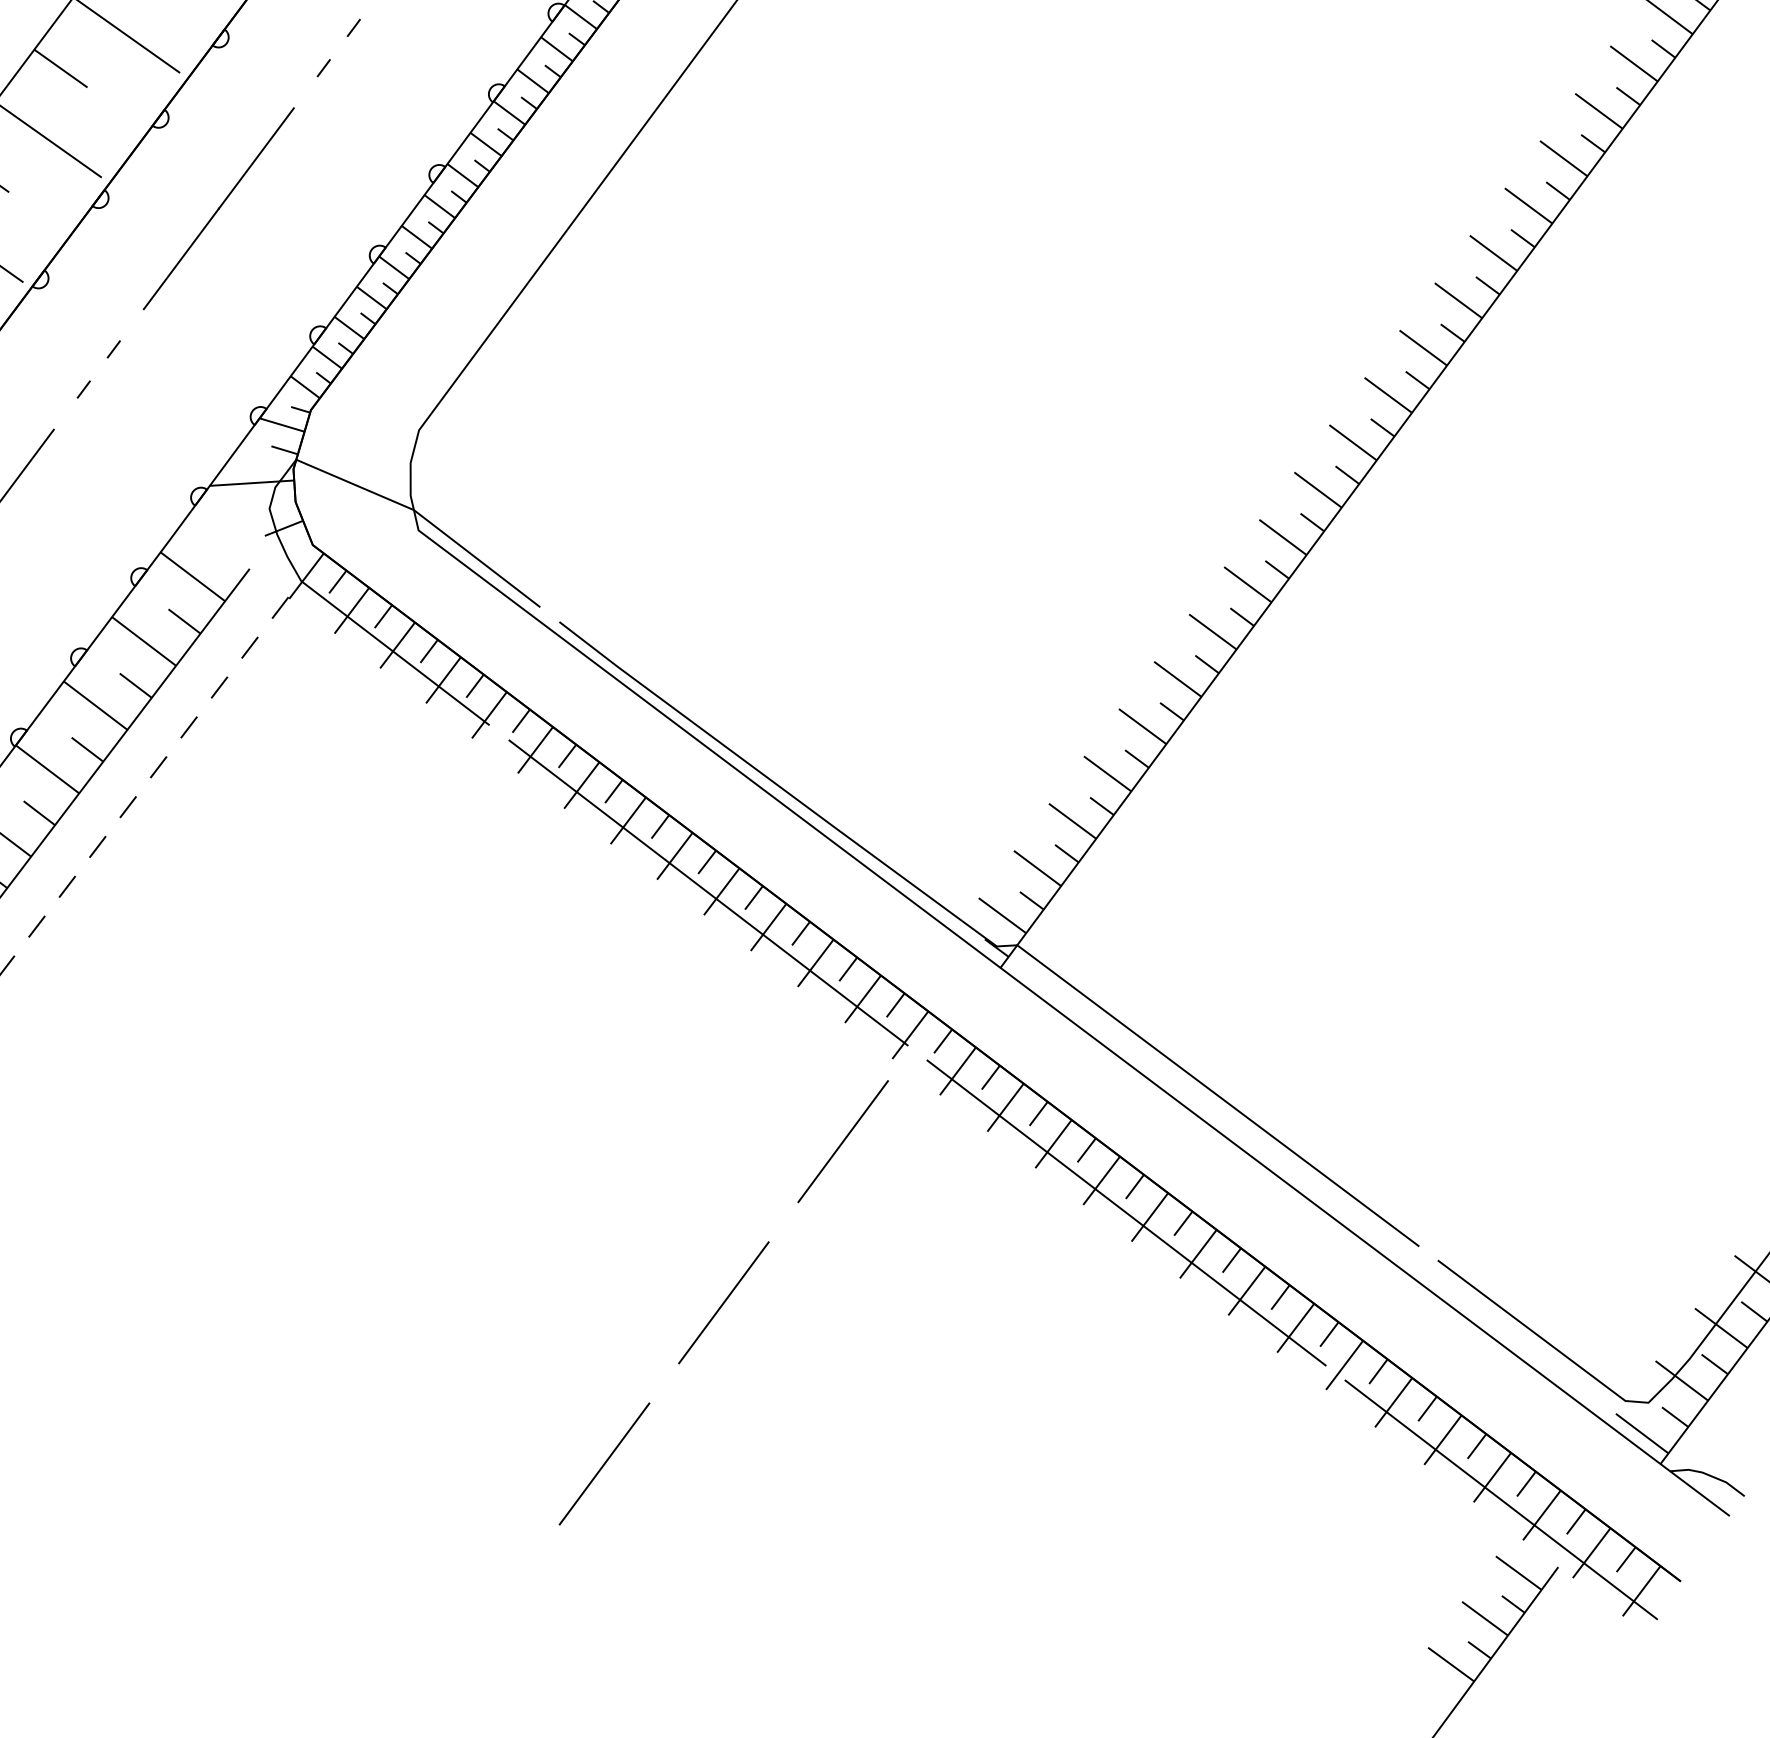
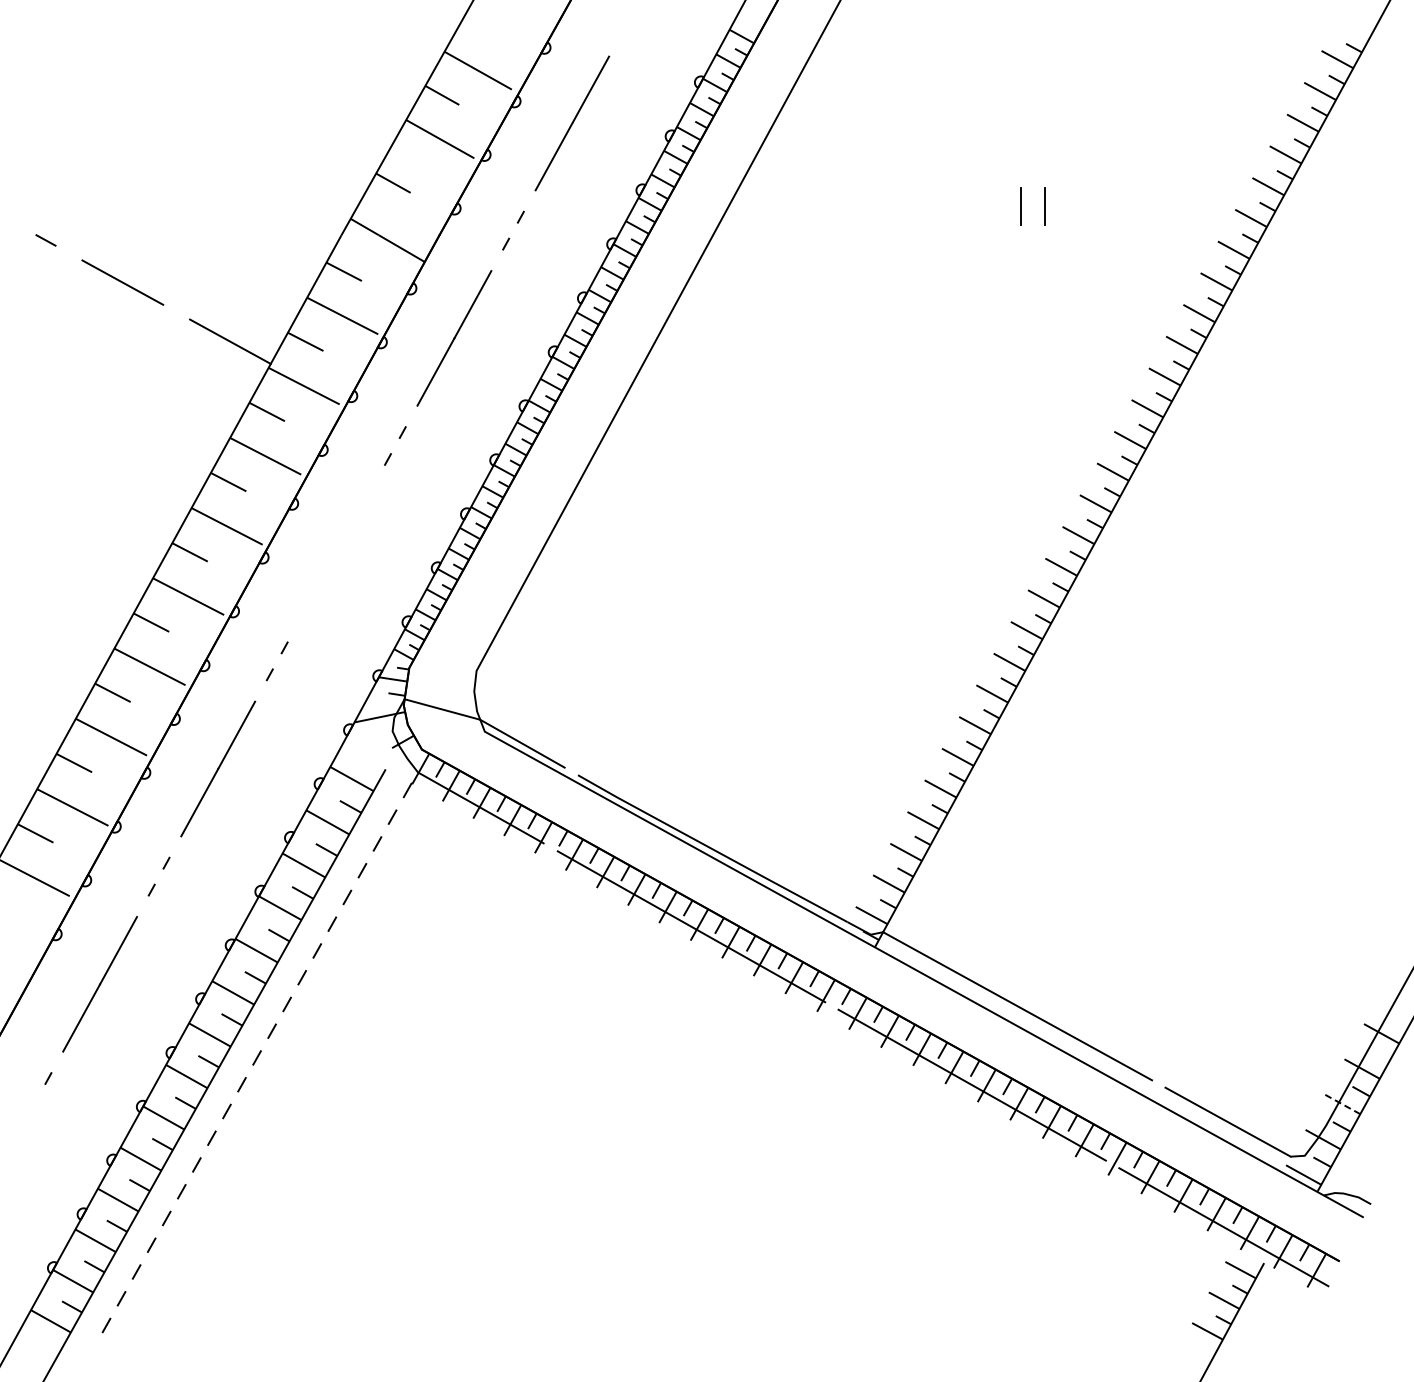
line: (219, 208) -> (336, 553), removed
line: (843, 1140) -> (794, 1065), removed
line: (723, 1301) -> (735, 1173), removed
line: (1721, 1328) -> (1342, 1104), solid -> dashed
line: (605, 1463) -> (677, 1281), removed

